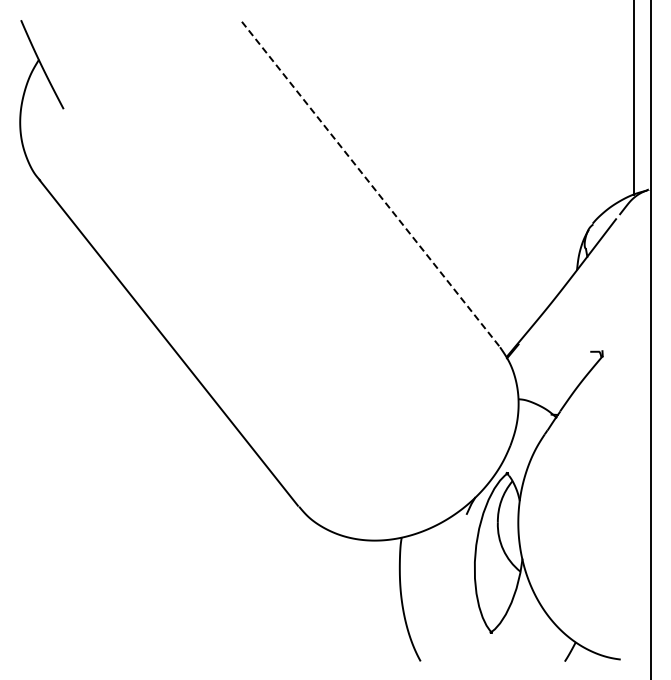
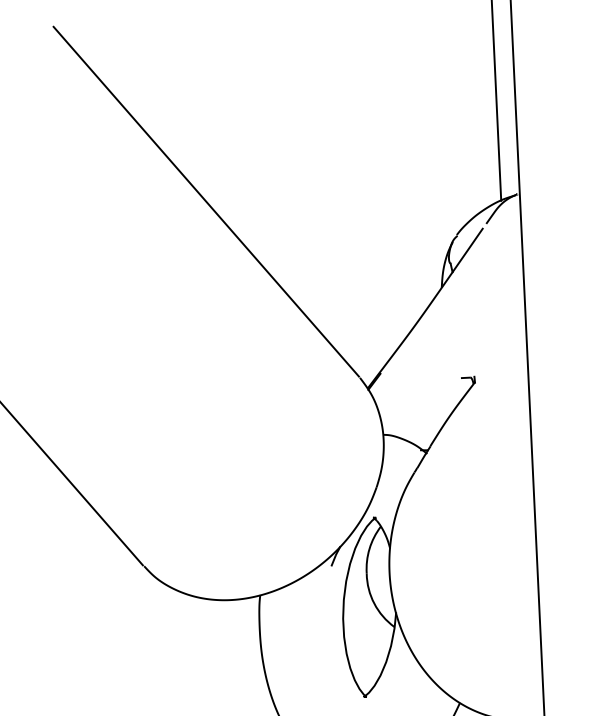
line: (370, 183) -> (206, 201), dashed -> solid

